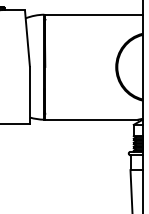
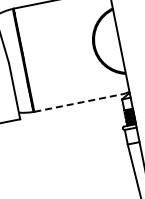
line: (91, 119) -> (79, 102), solid -> dashed

